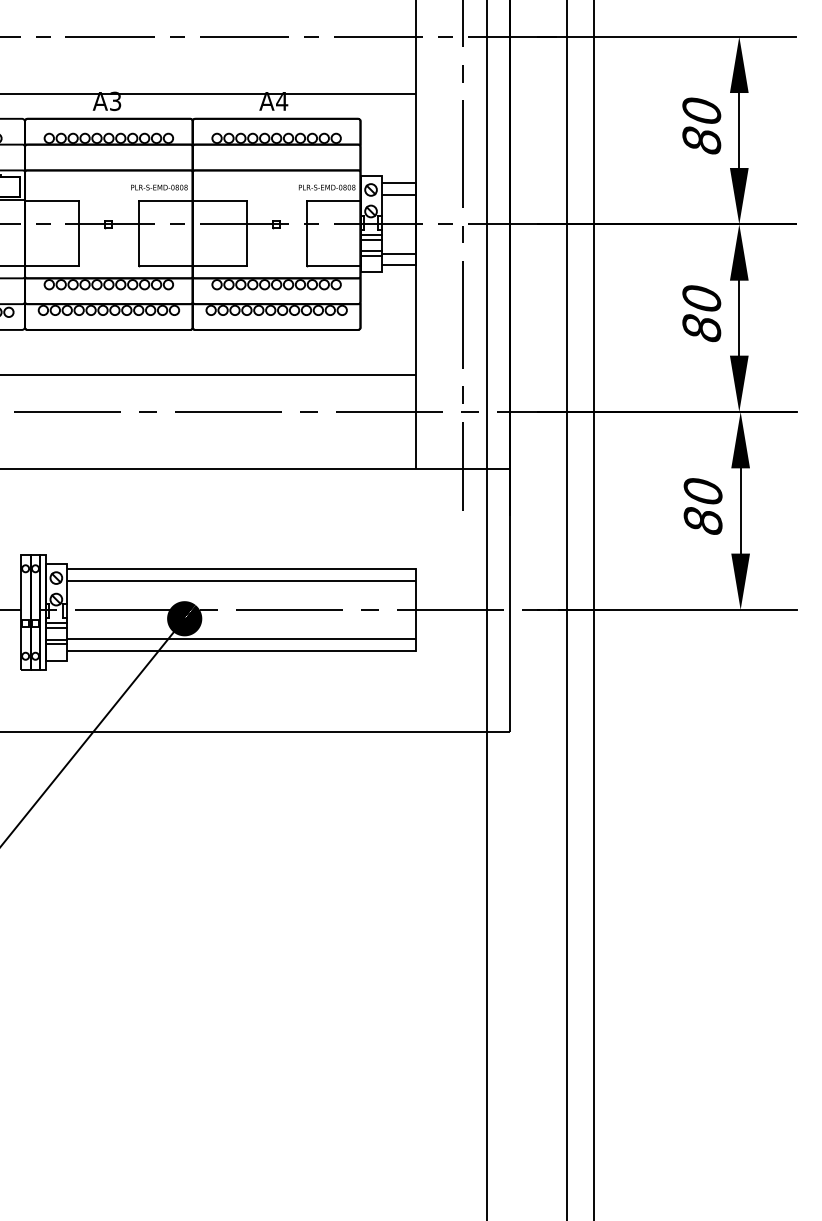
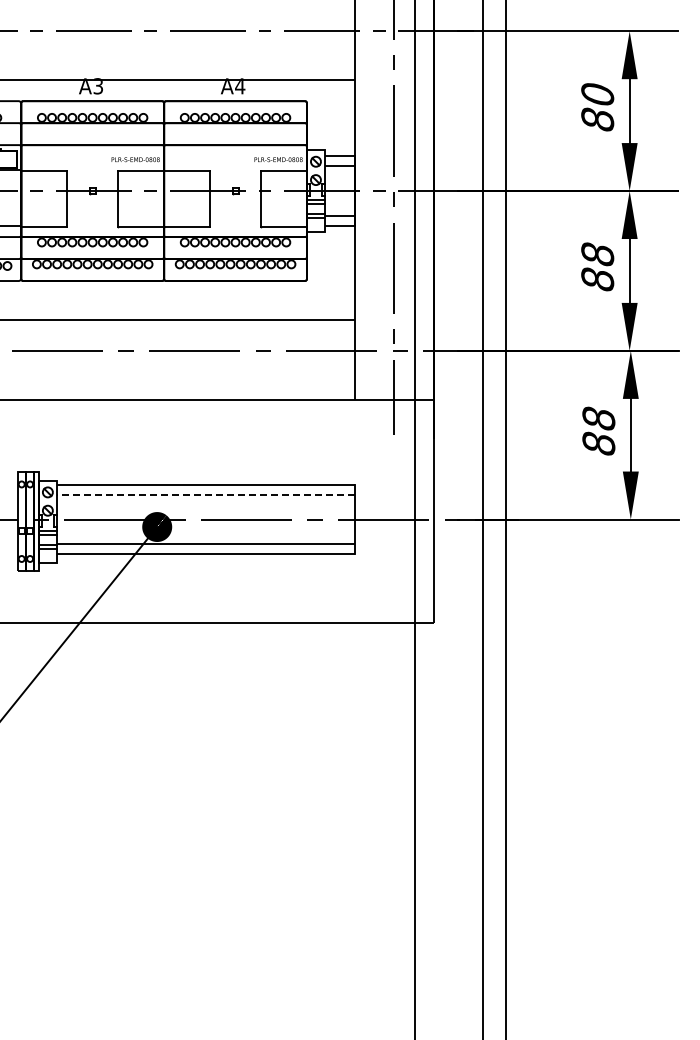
text: (701, 298) -> (597, 254), 80 -> 88
text: (702, 491) -> (598, 418), 80 -> 88
line: (241, 580) -> (205, 494), solid -> dashed

